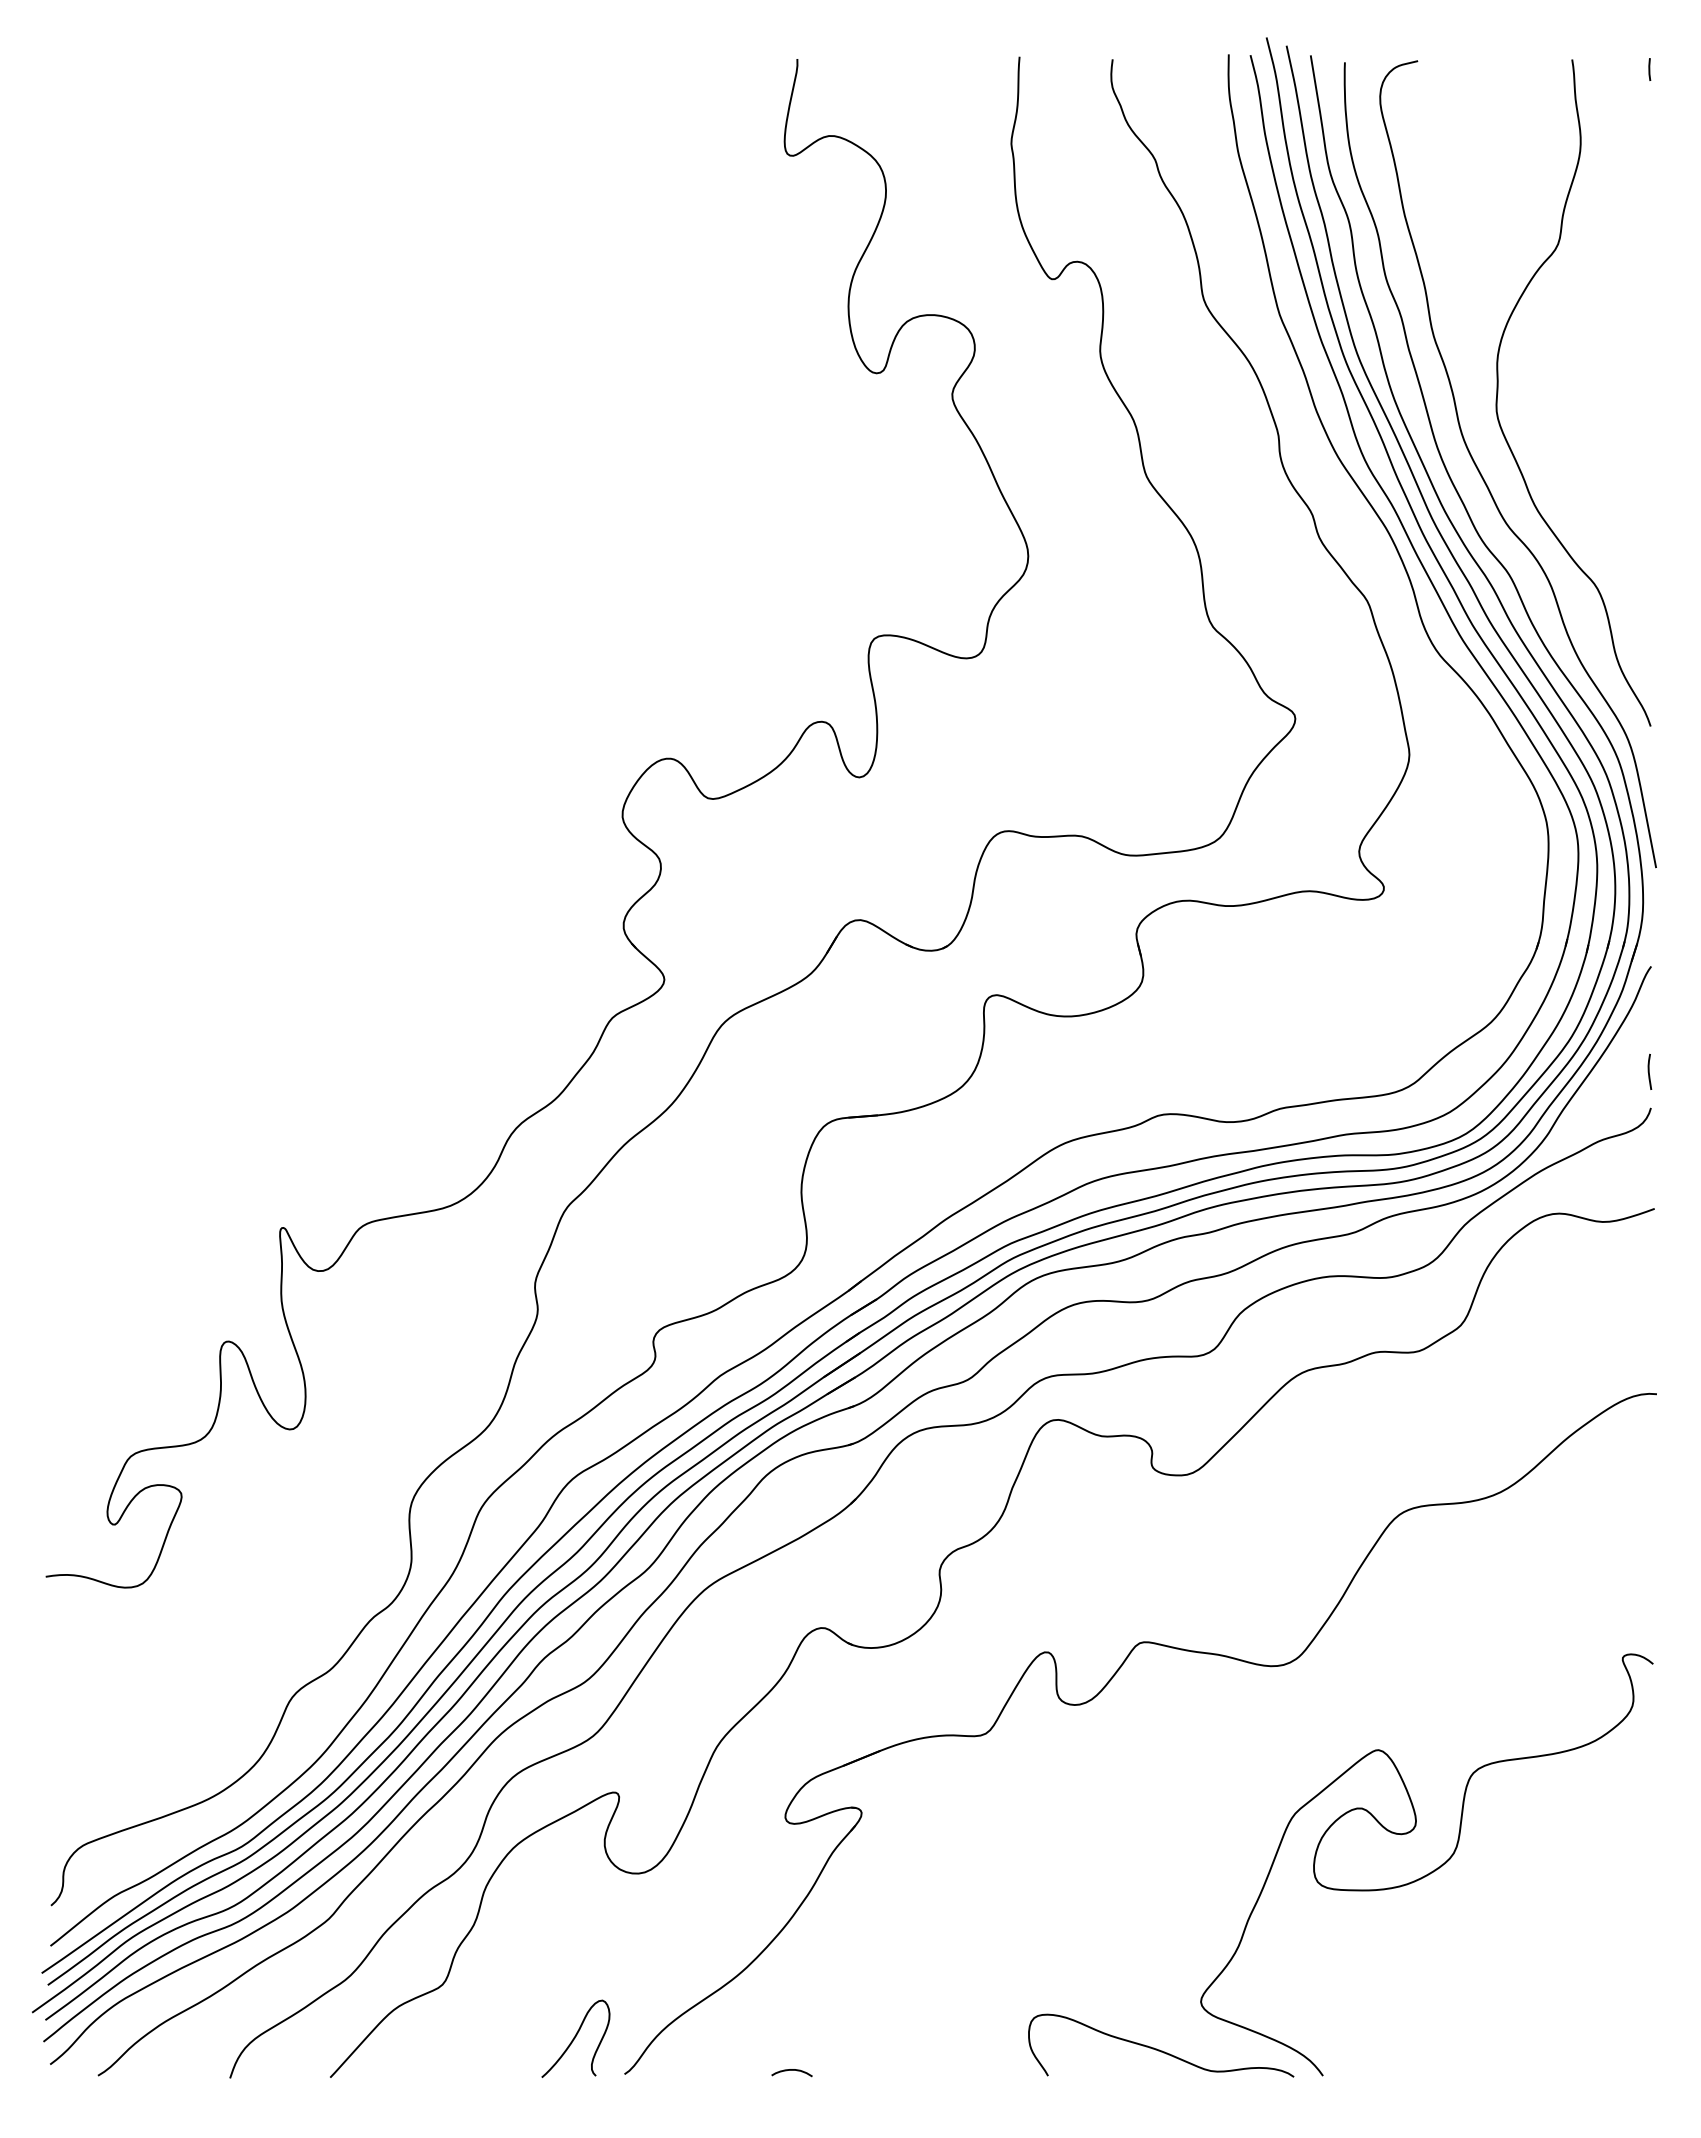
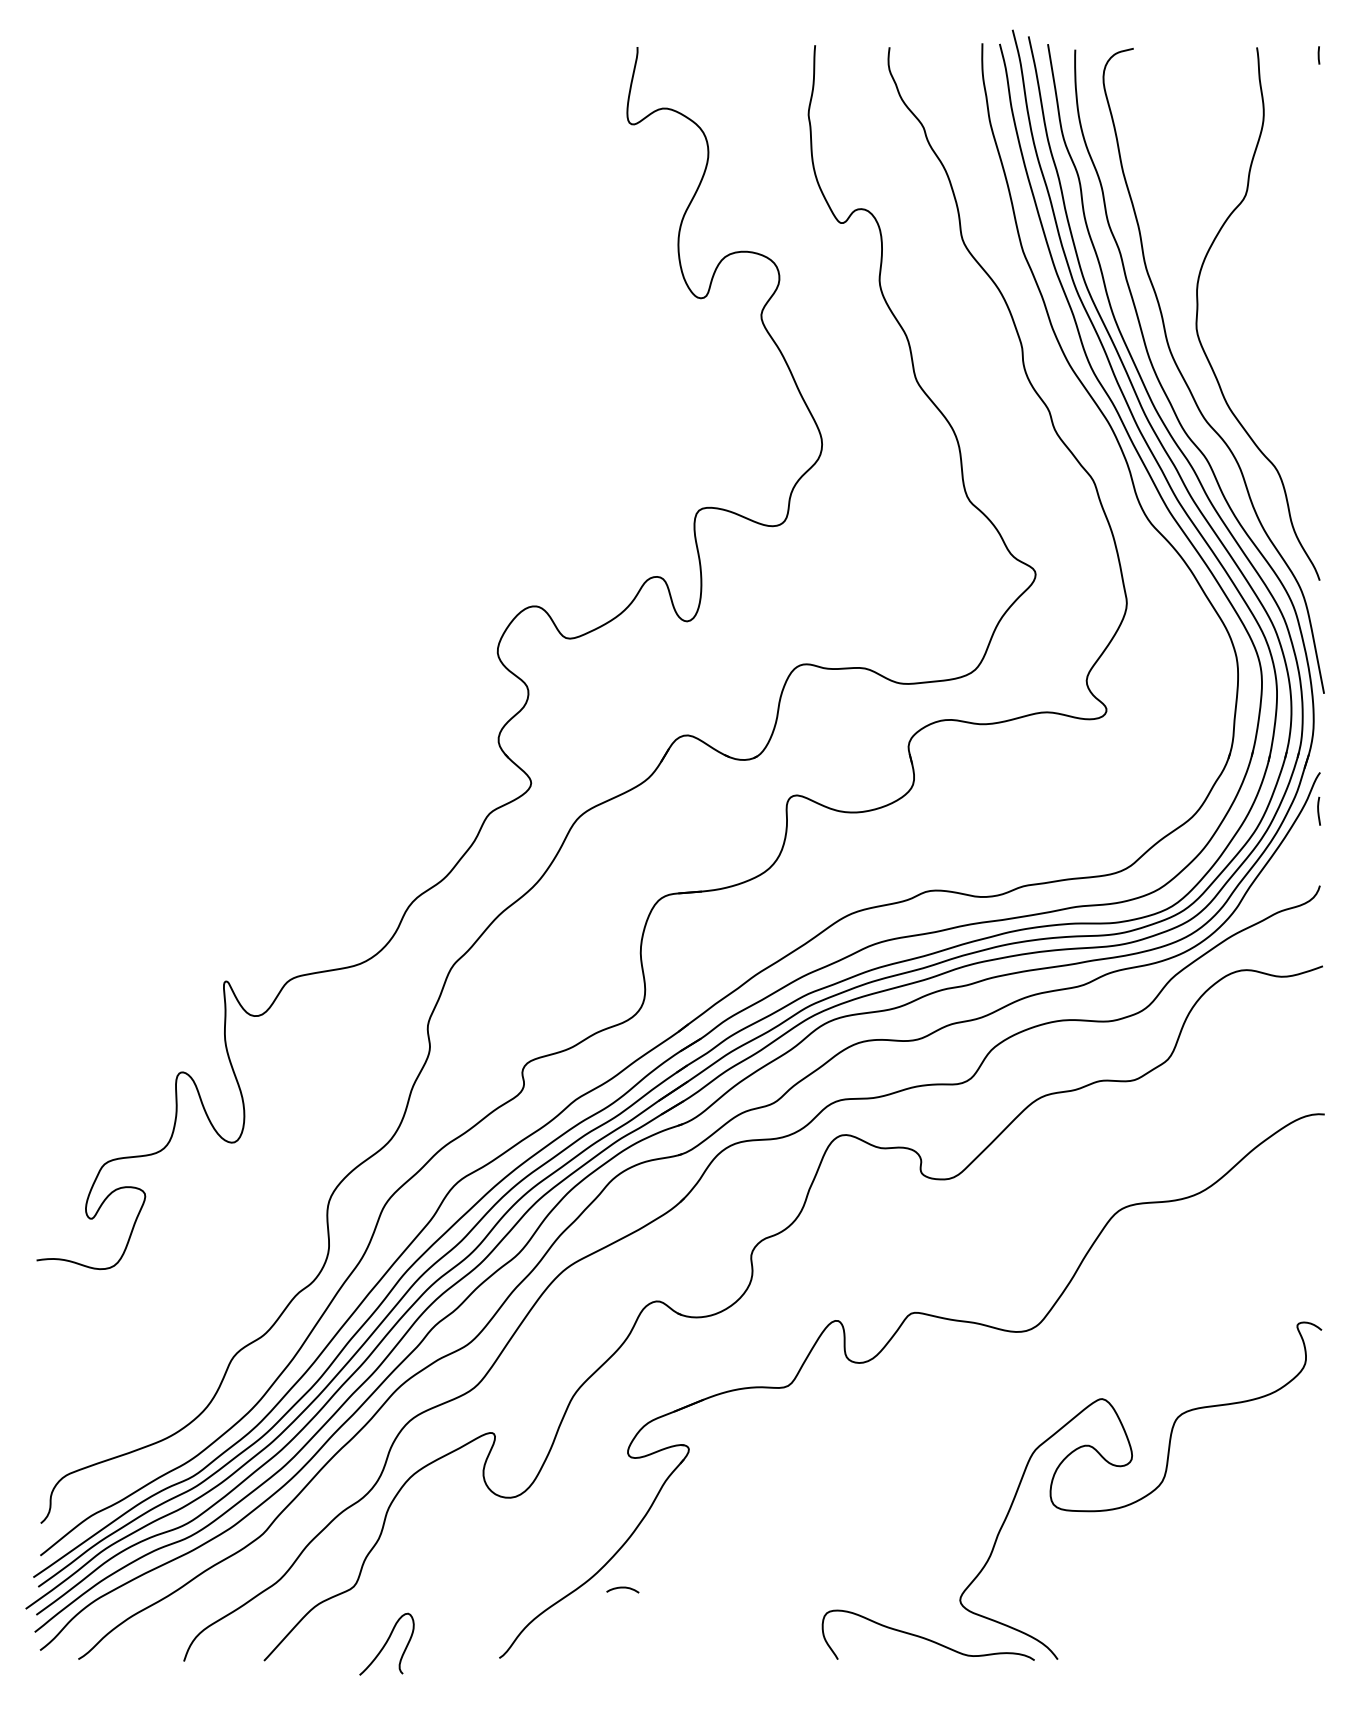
curve: (1649, 1071) -> (1318, 810), moved
curve: (575, 2038) -> (386, 1644), moved
curve: (791, 2070) -> (622, 1588), moved

